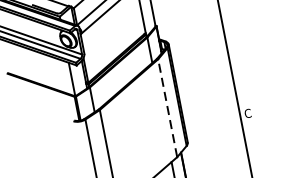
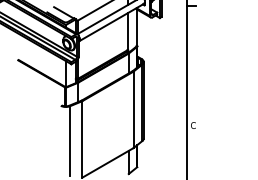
line: (167, 107) -> (133, 109), dashed -> solid

